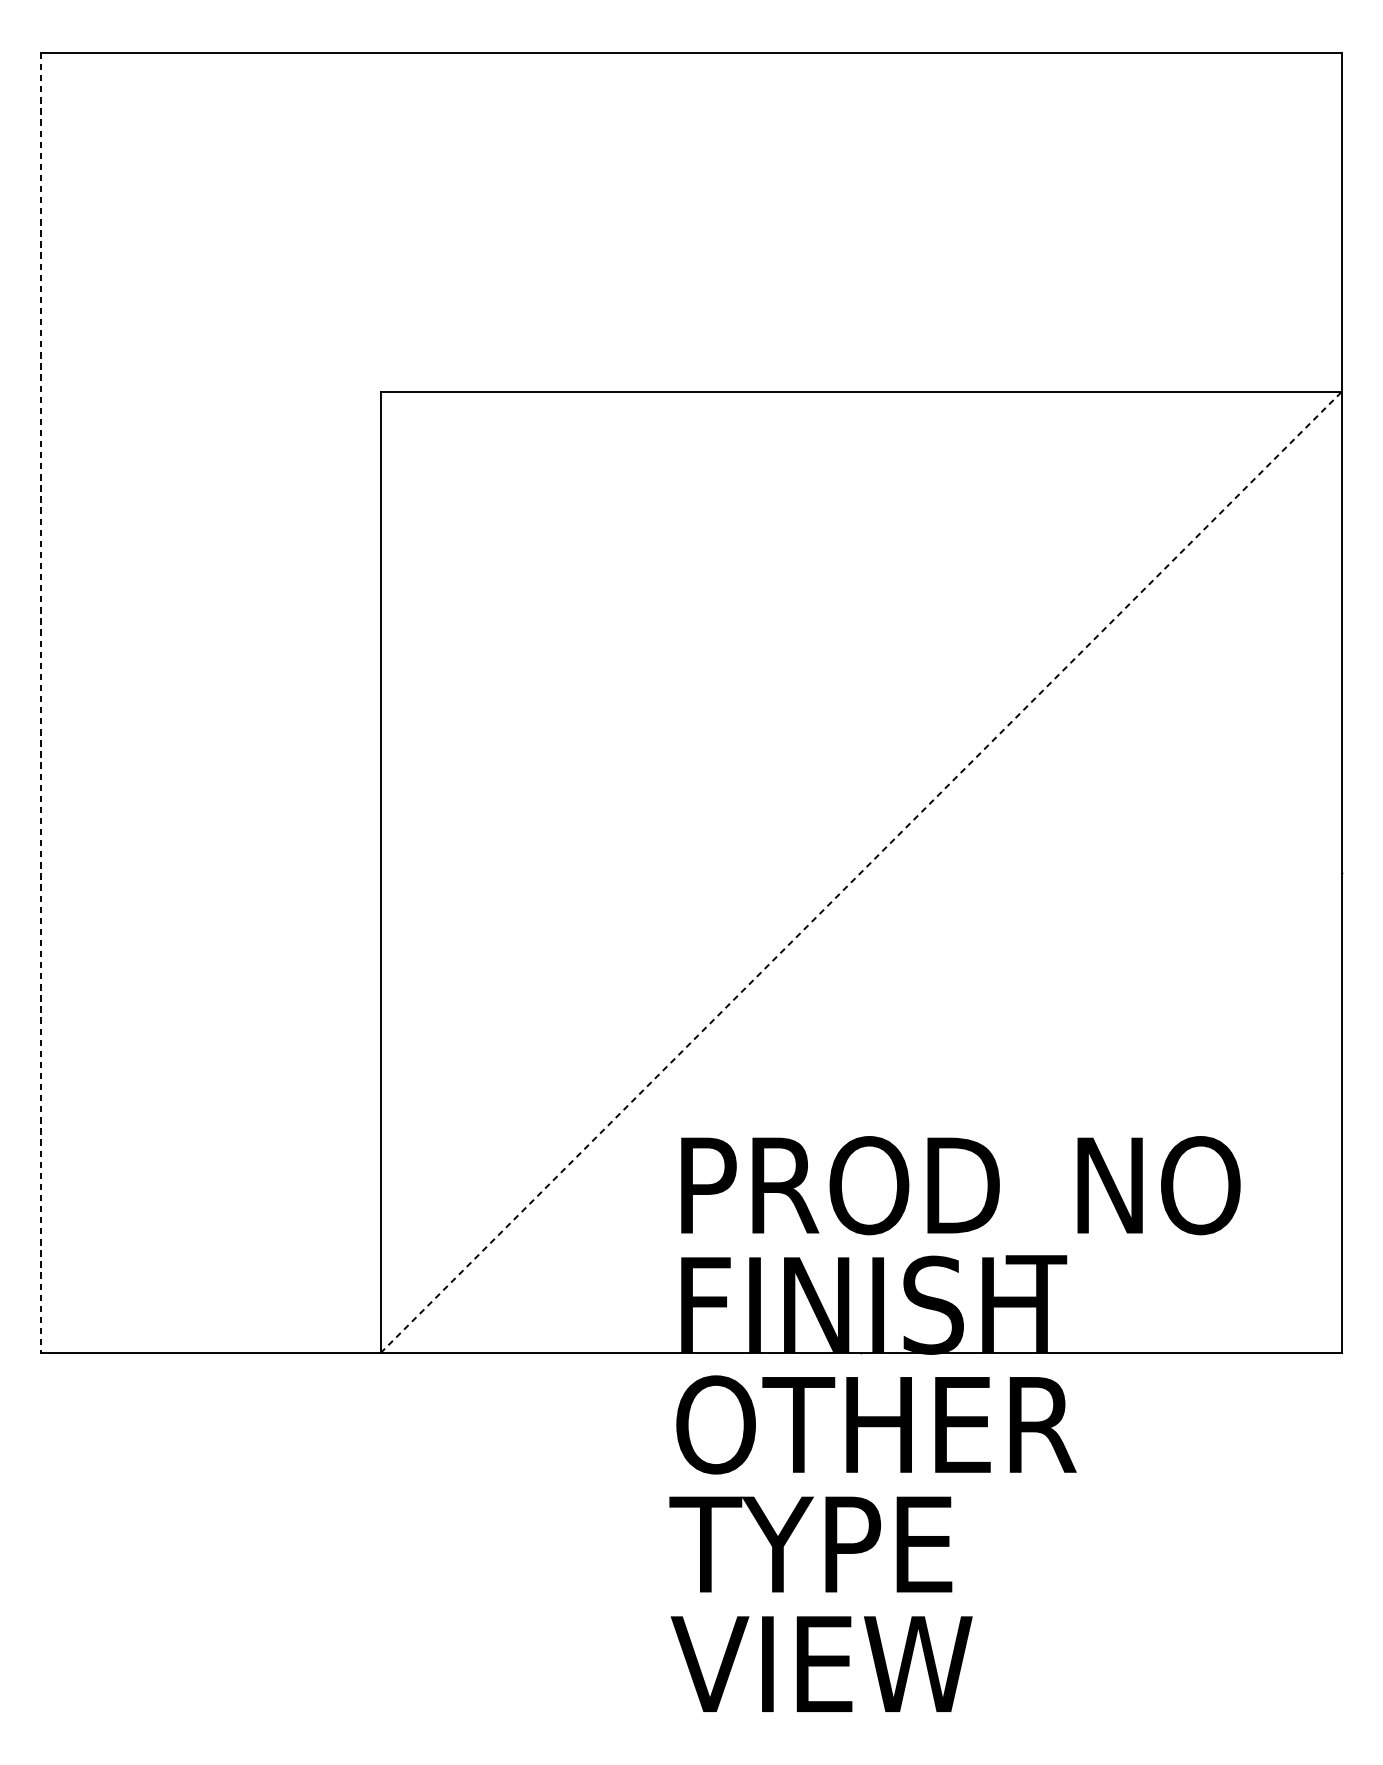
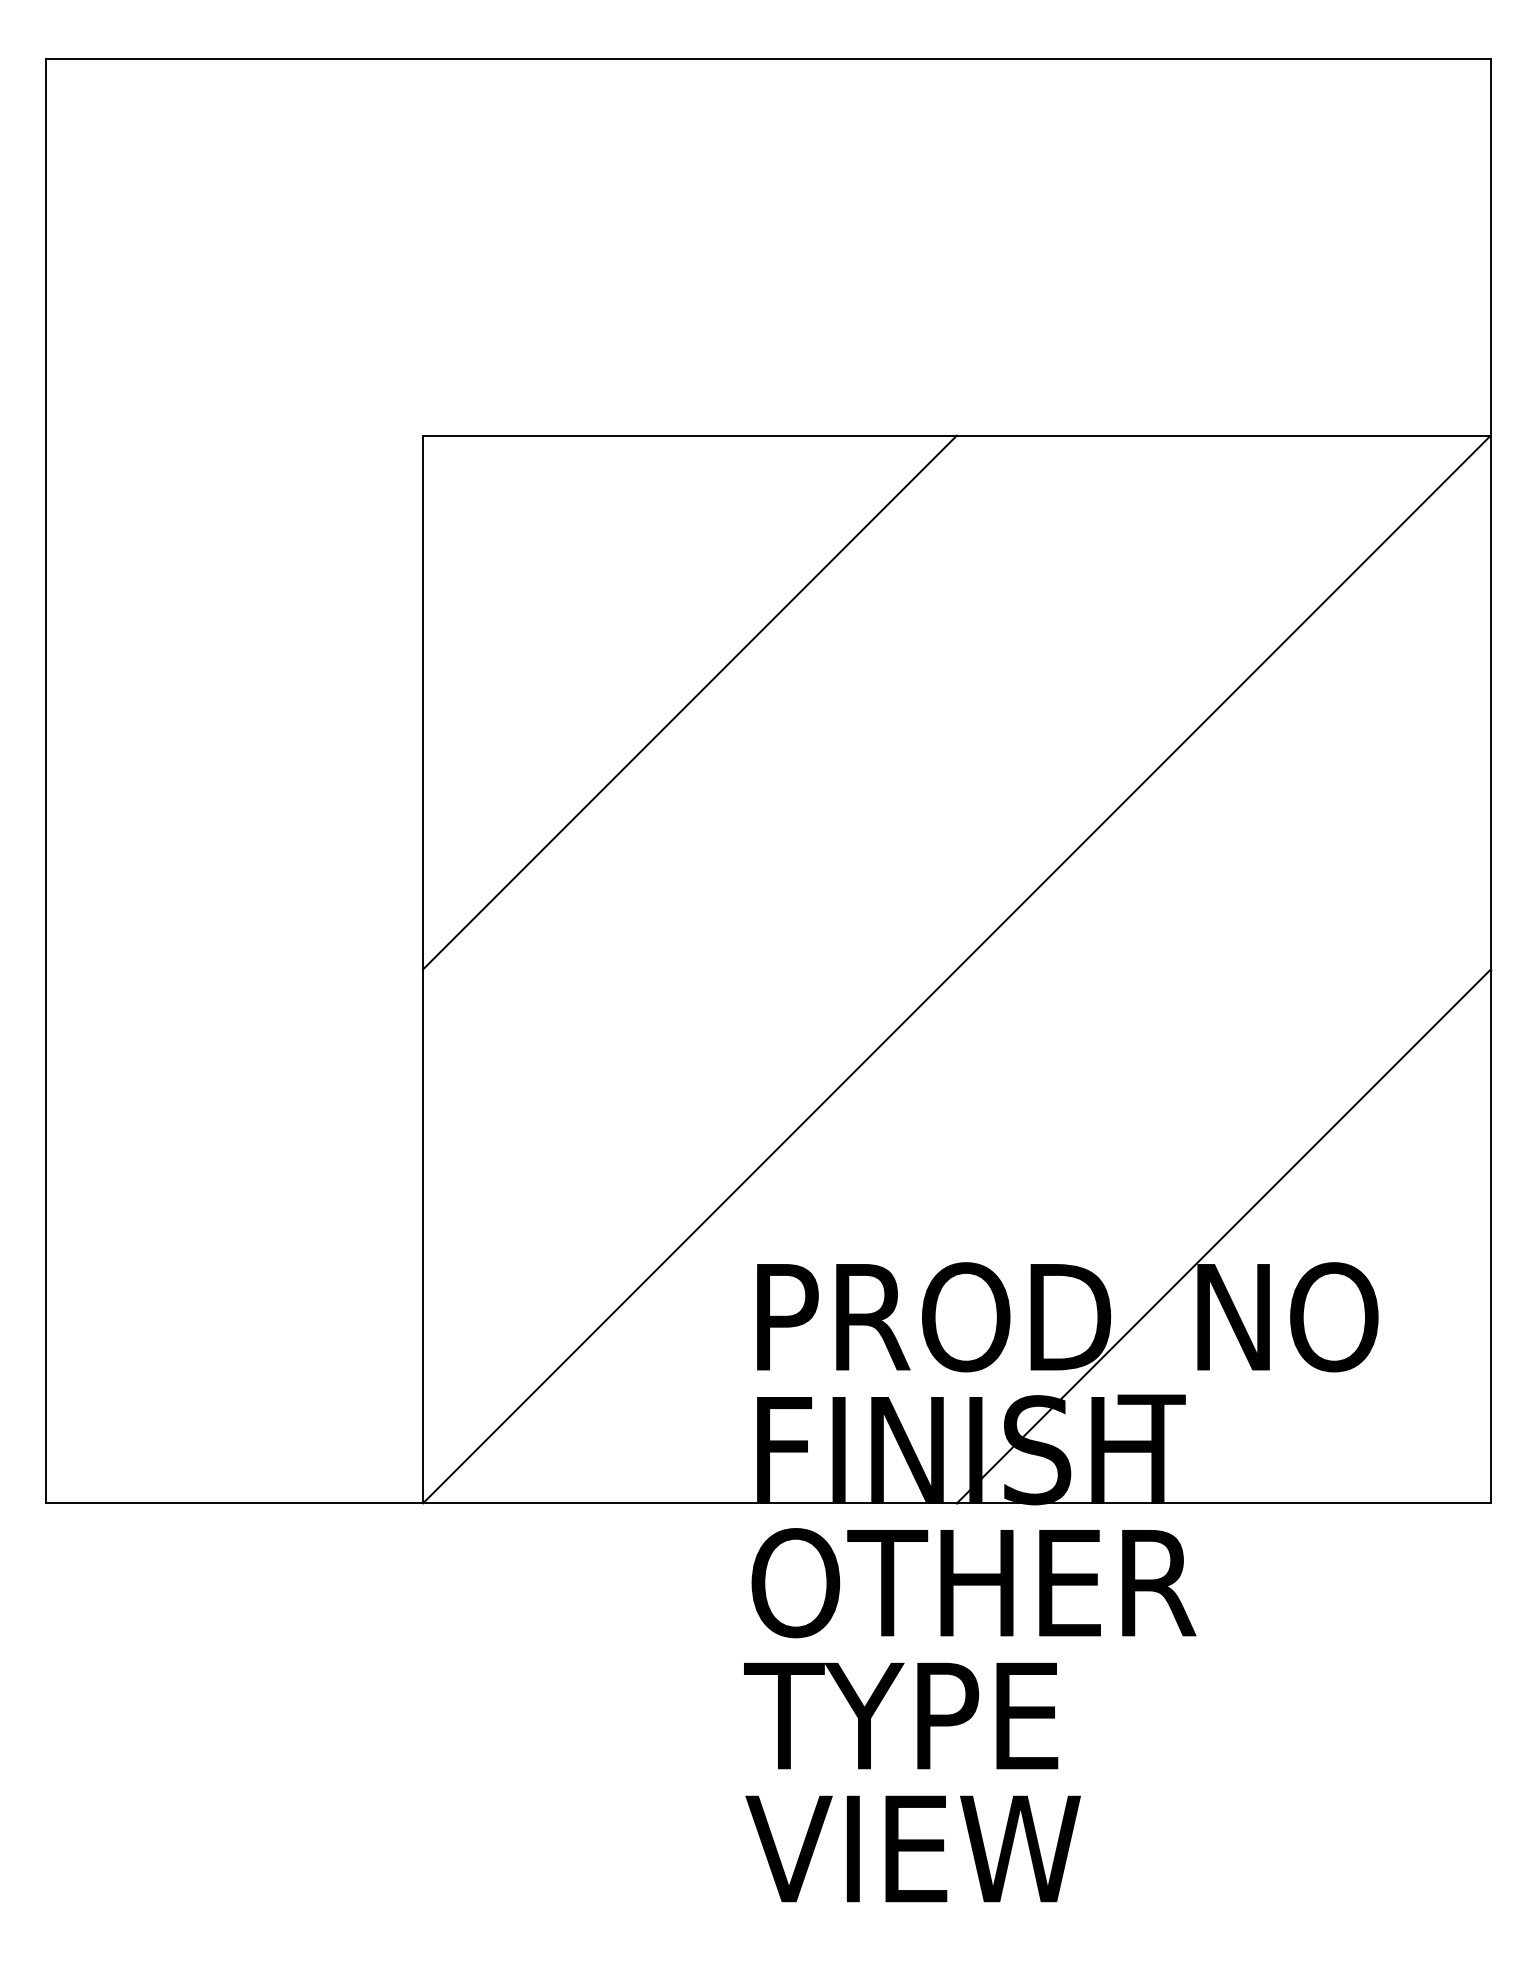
line: (620, 632) -> (689, 702), added
line: (41, 703) -> (46, 781), dashed -> solid
line: (860, 872) -> (956, 969), dashed -> solid
line: (1101, 1112) -> (1223, 1236), added

